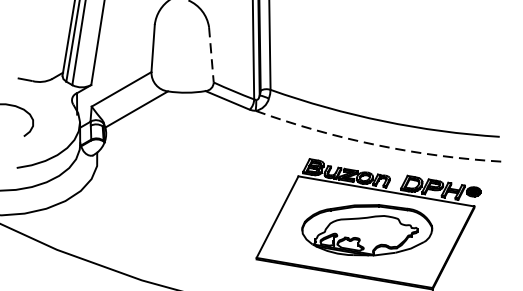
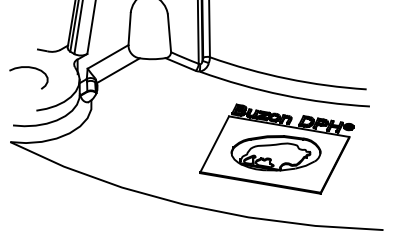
line: (211, 55) -> (169, 33), dashed -> solid
arc: (378, 145) -> (283, 95), dashed -> solid

